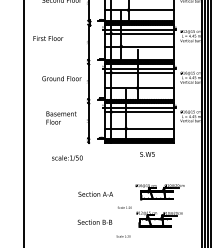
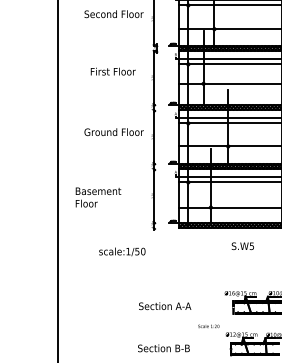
text: (48, 38) -> (113, 71), moved
text: (61, 117) -> (98, 196), moved

